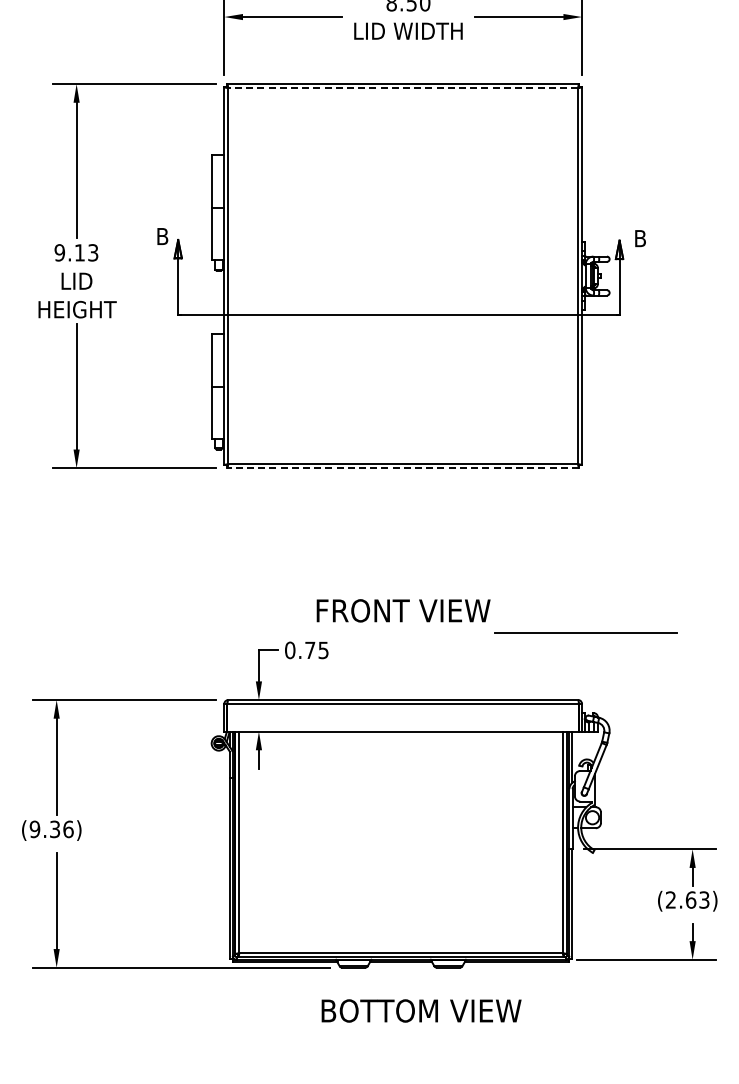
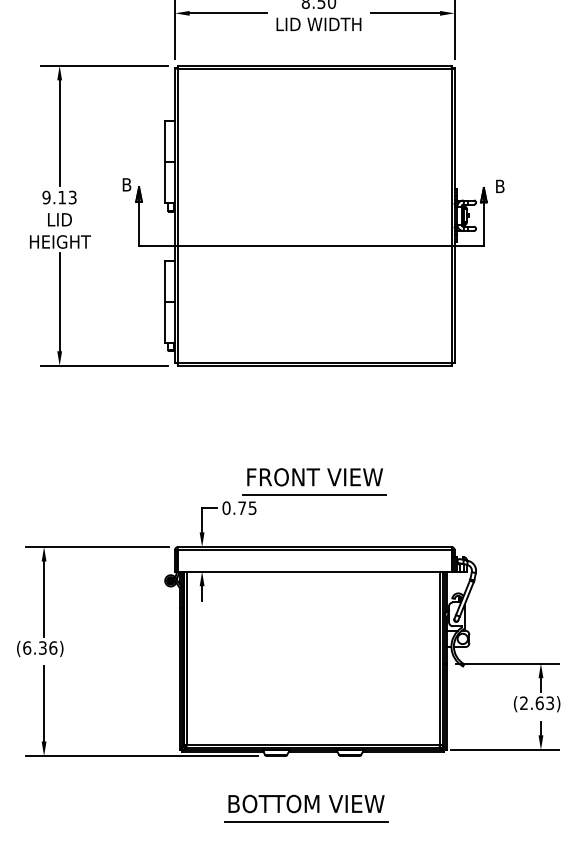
line: (403, 88) -> (315, 69), dashed -> solid
line: (403, 468) -> (315, 366), dashed -> solid
line: (585, 632) -> (314, 494), moved
text: (34, 829) -> (26, 648), (9.36) -> (6.36)
text: (421, 1010) -> (306, 803), moved
line: (391, 1051) -> (305, 821), added

